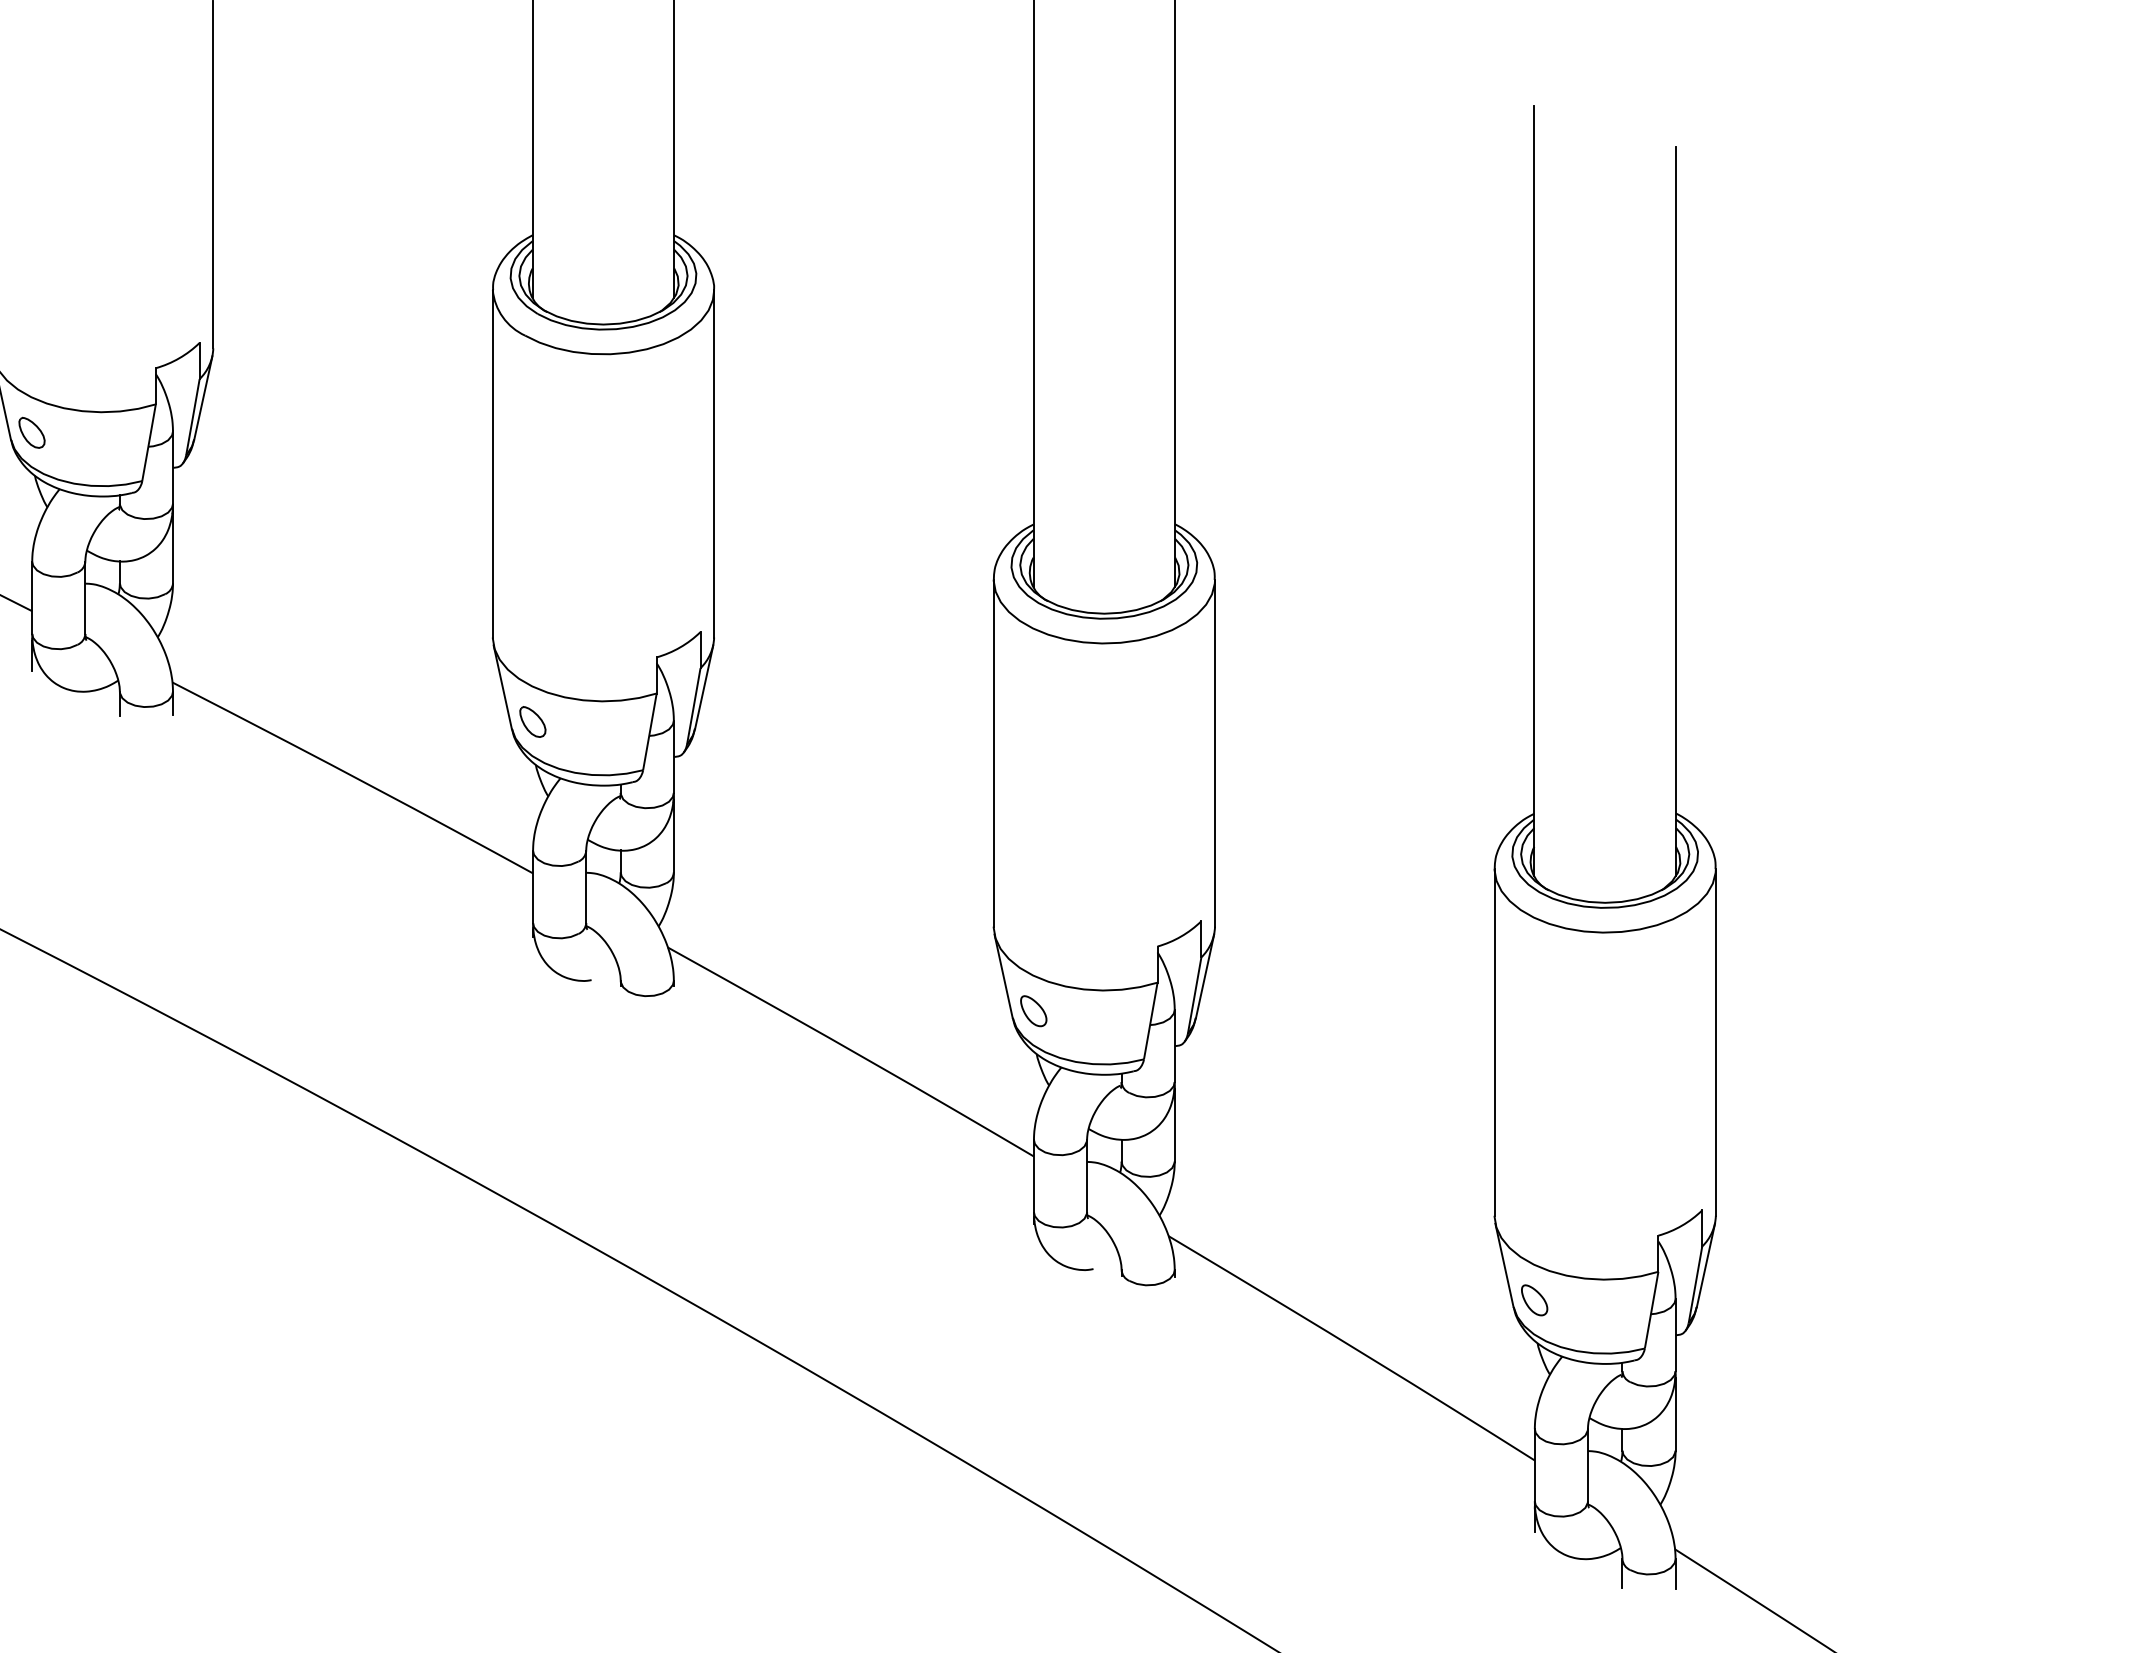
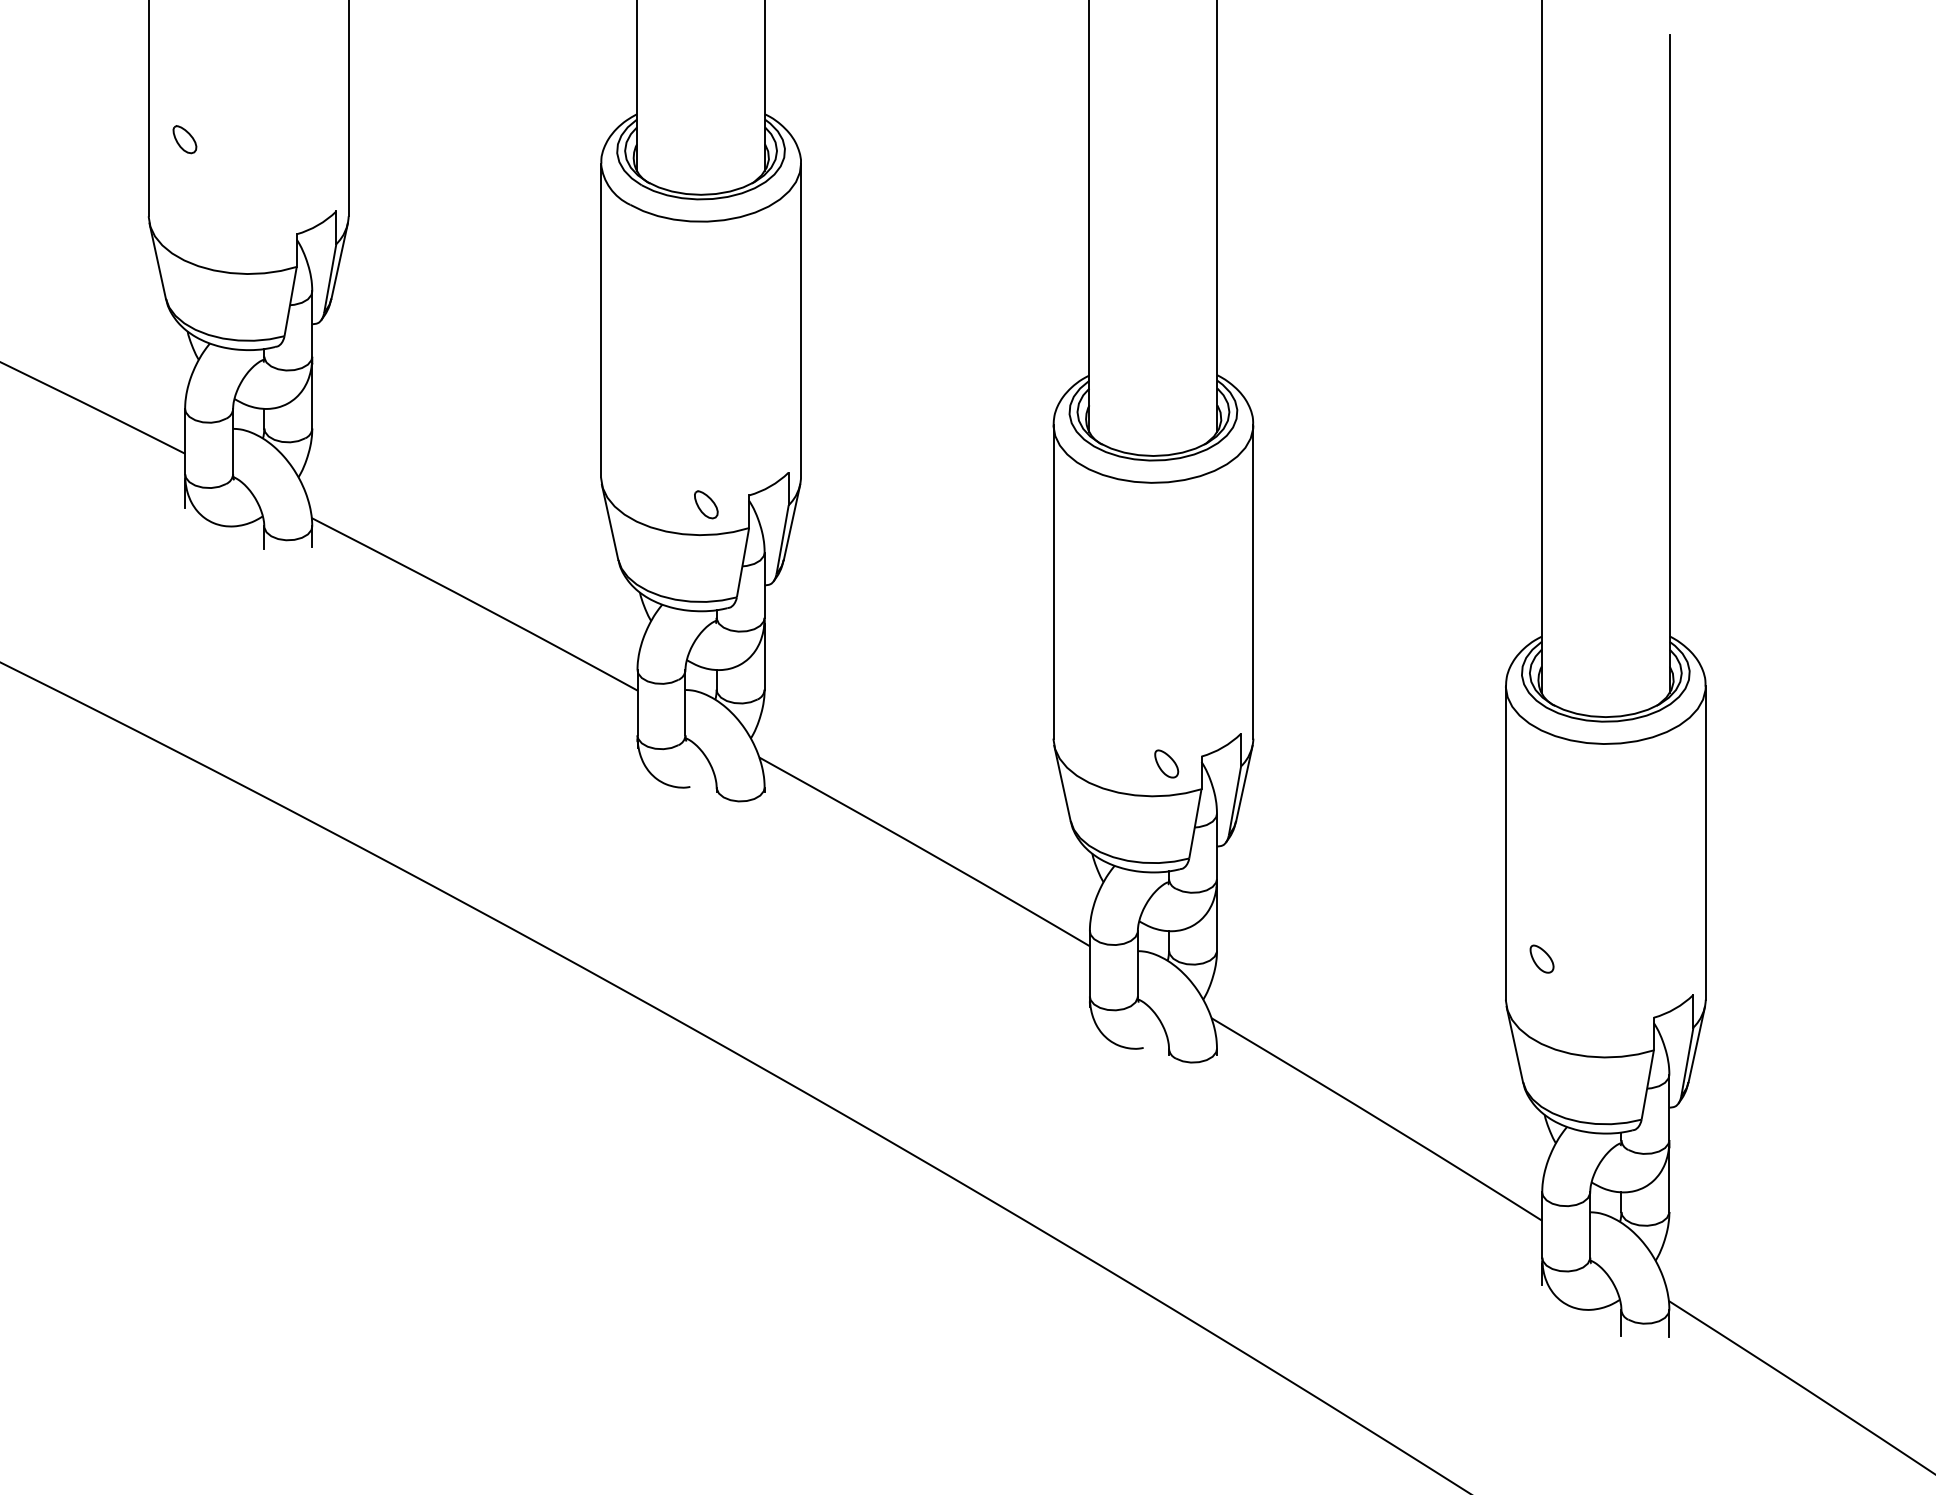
part: (31, 432) -> (184, 139), moved
part: (533, 721) -> (706, 504), moved
part: (1033, 1010) -> (1166, 763), moved
part: (1534, 1299) -> (1541, 958), moved

